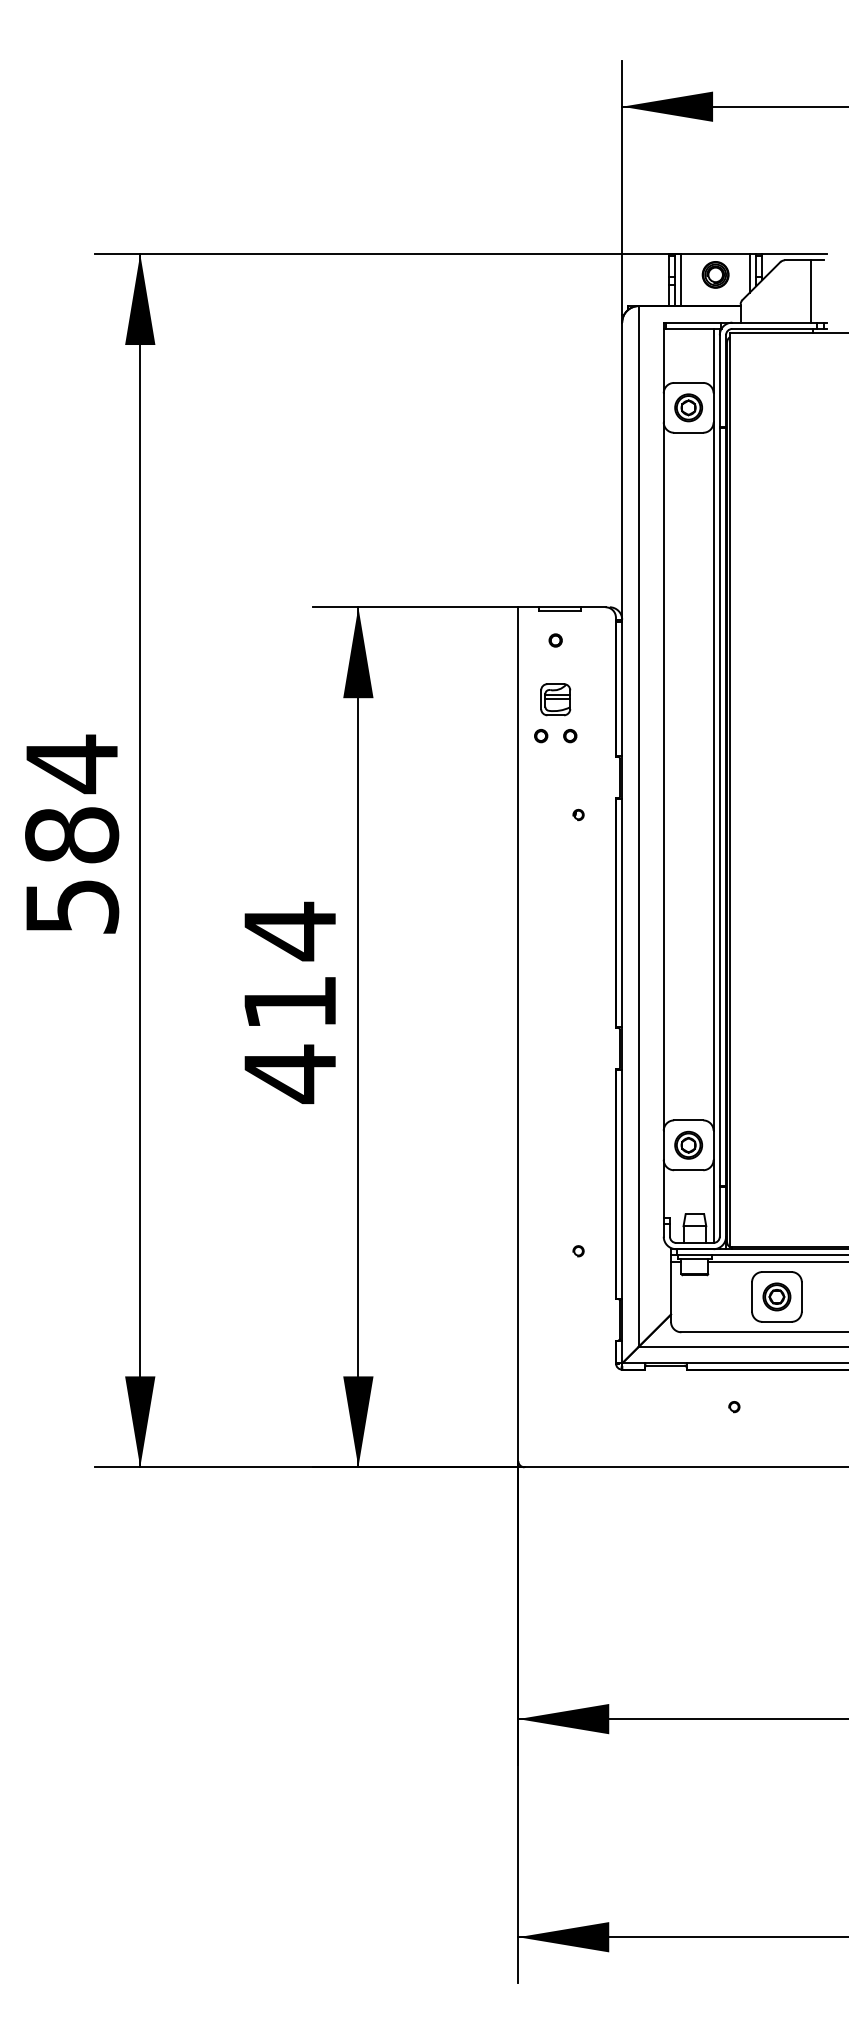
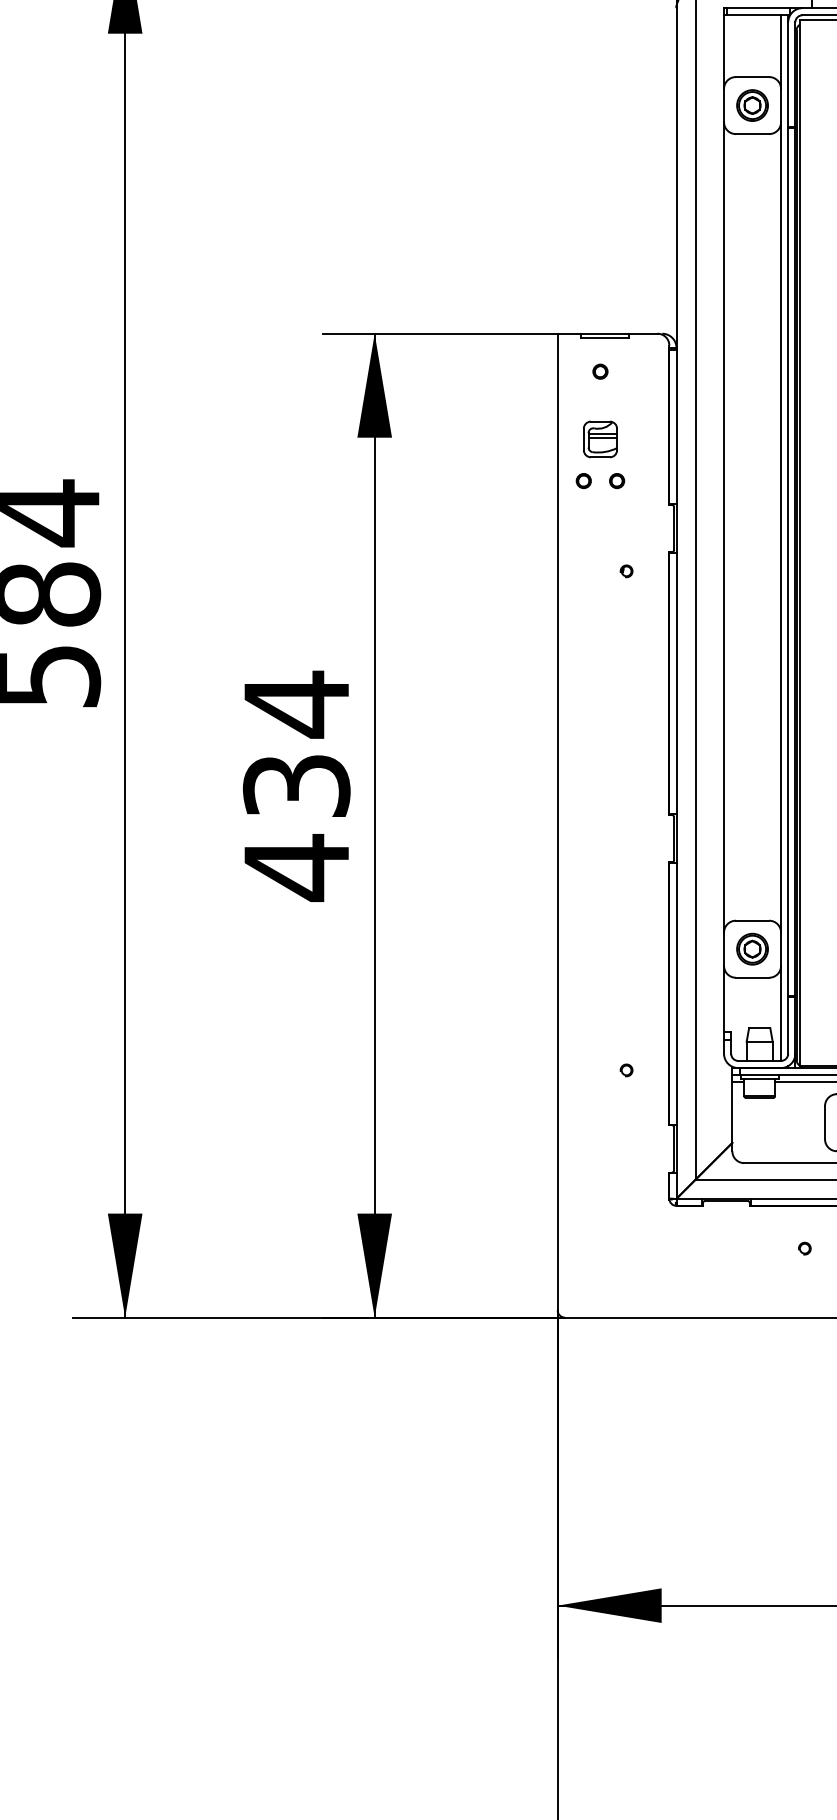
text: (290, 1002) -> (297, 785), 414 -> 434

